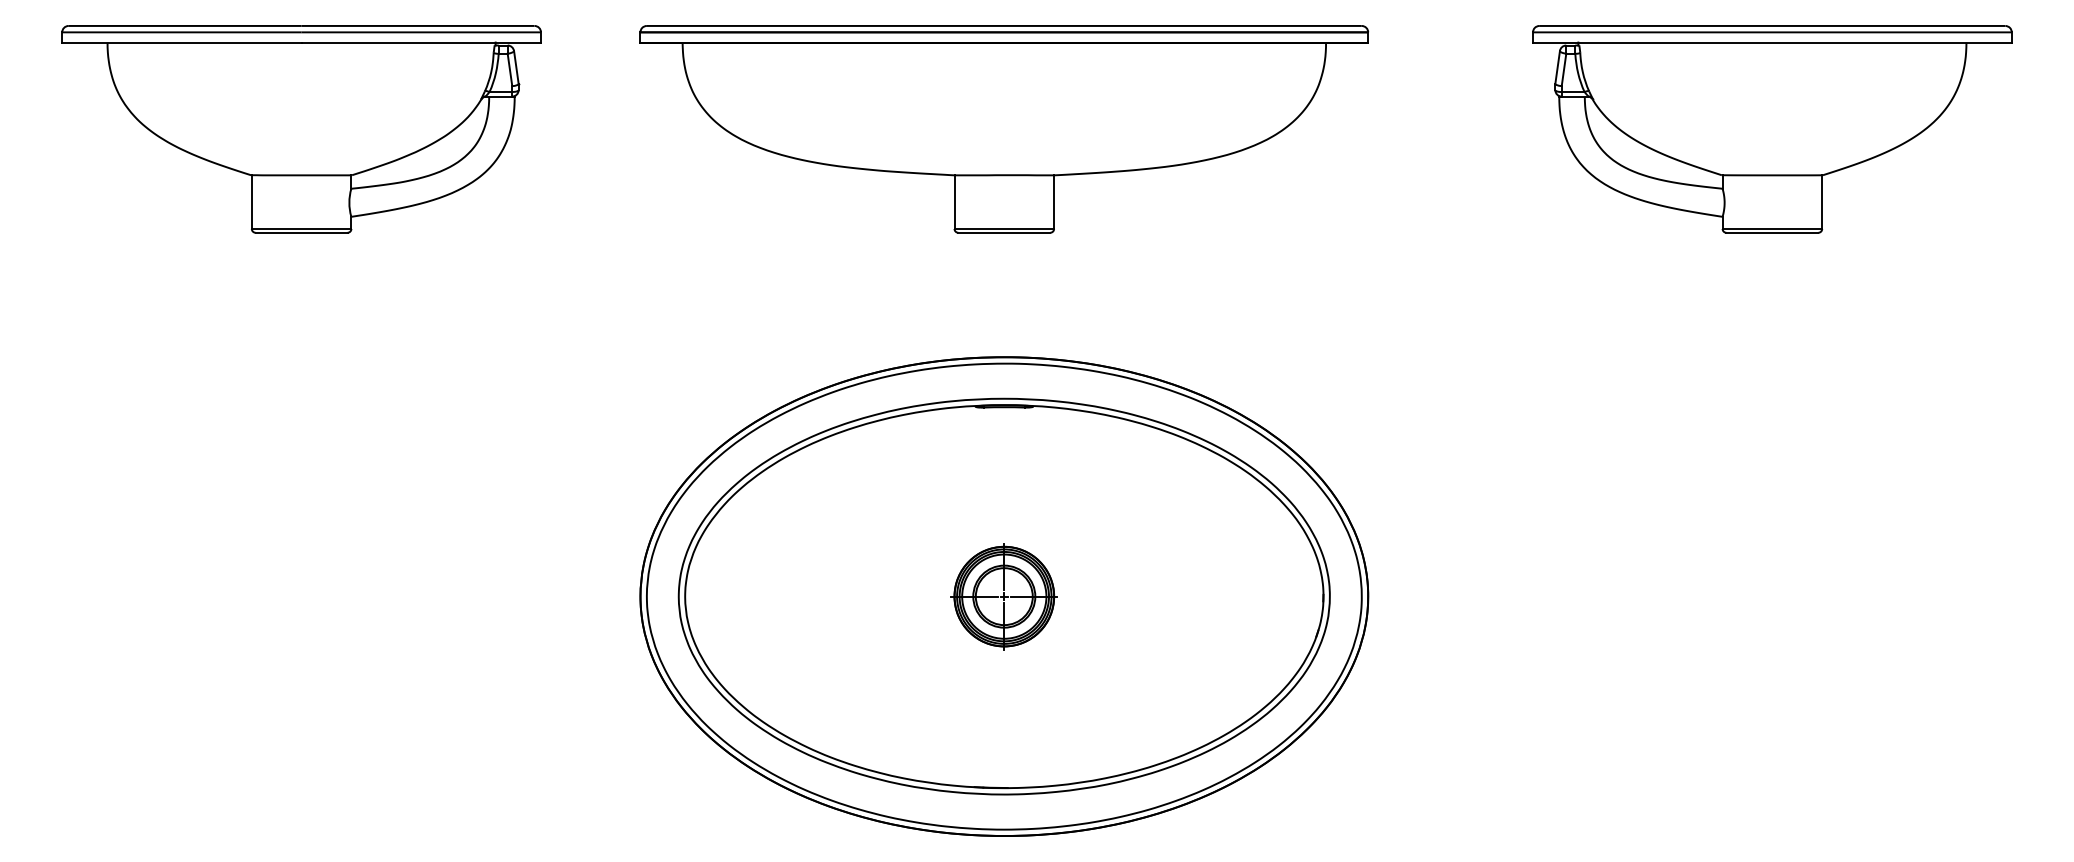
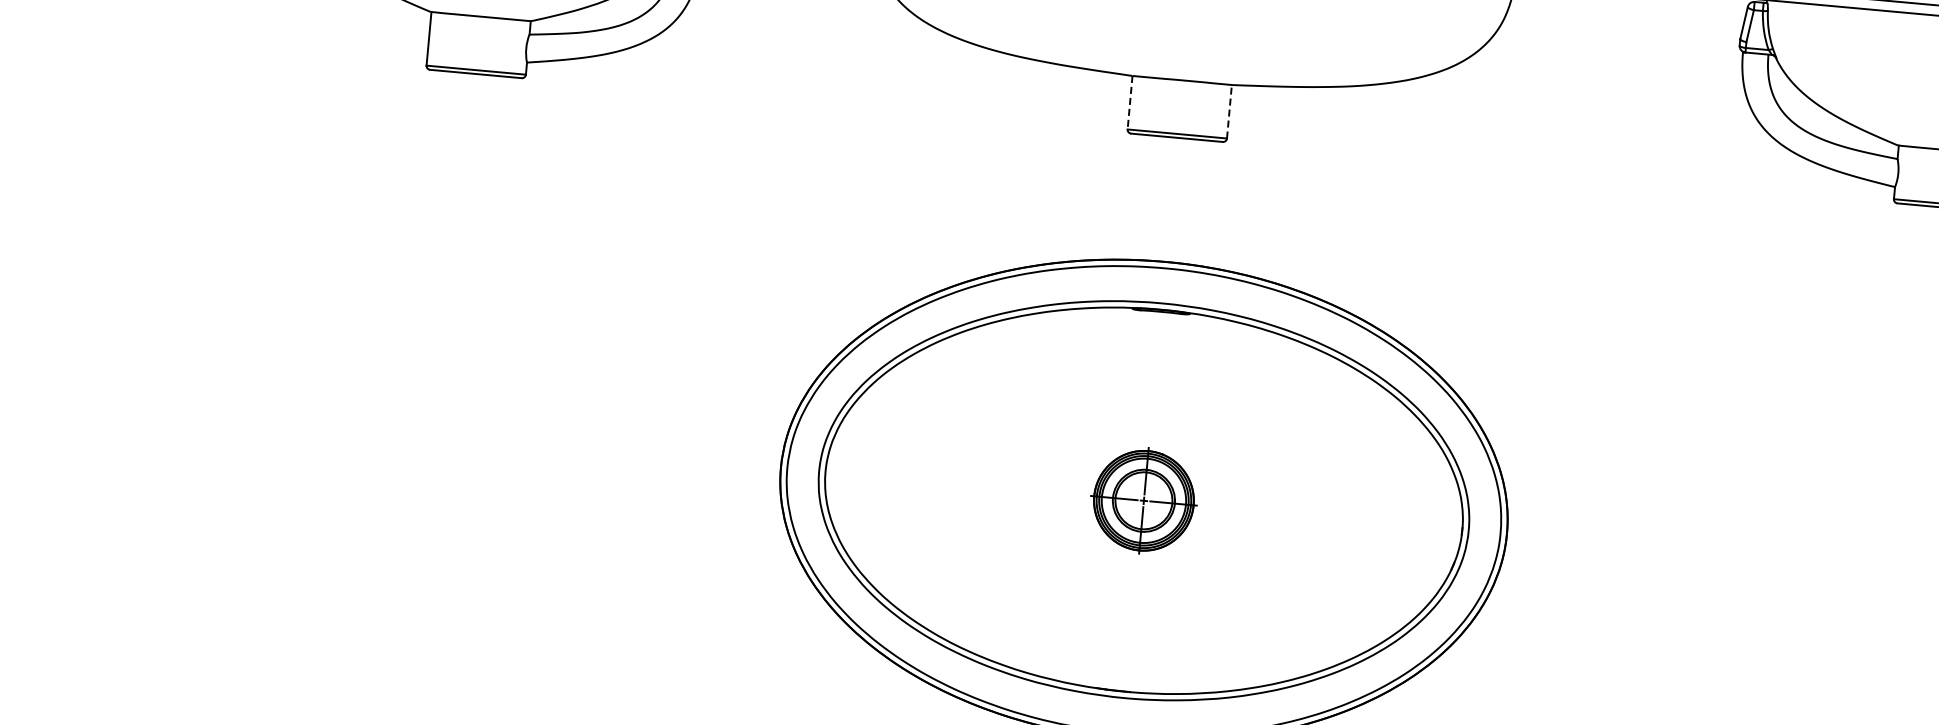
line: (954, 202) -> (1130, 103), solid -> dashed
line: (1054, 202) -> (1229, 112), solid -> dashed

